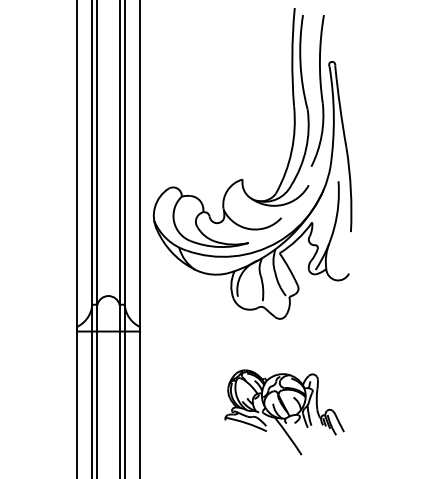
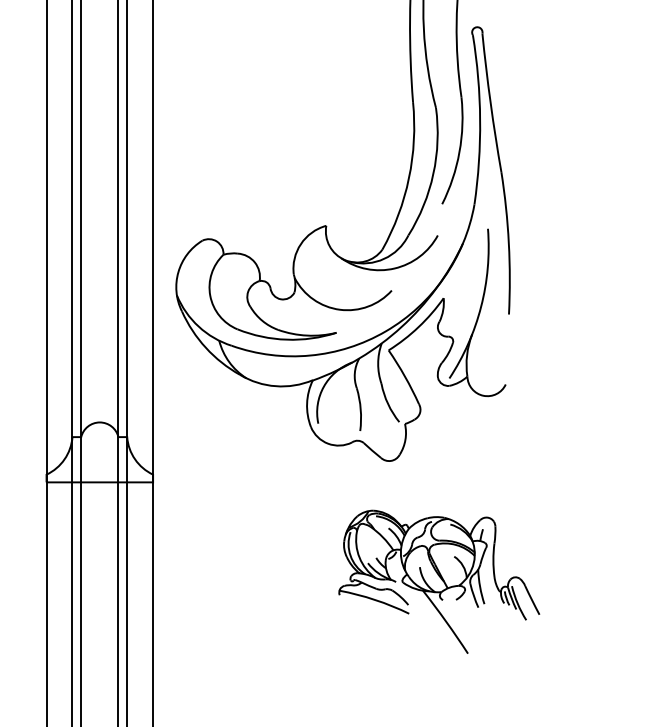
part: (284, 412) -> (439, 581), moved

